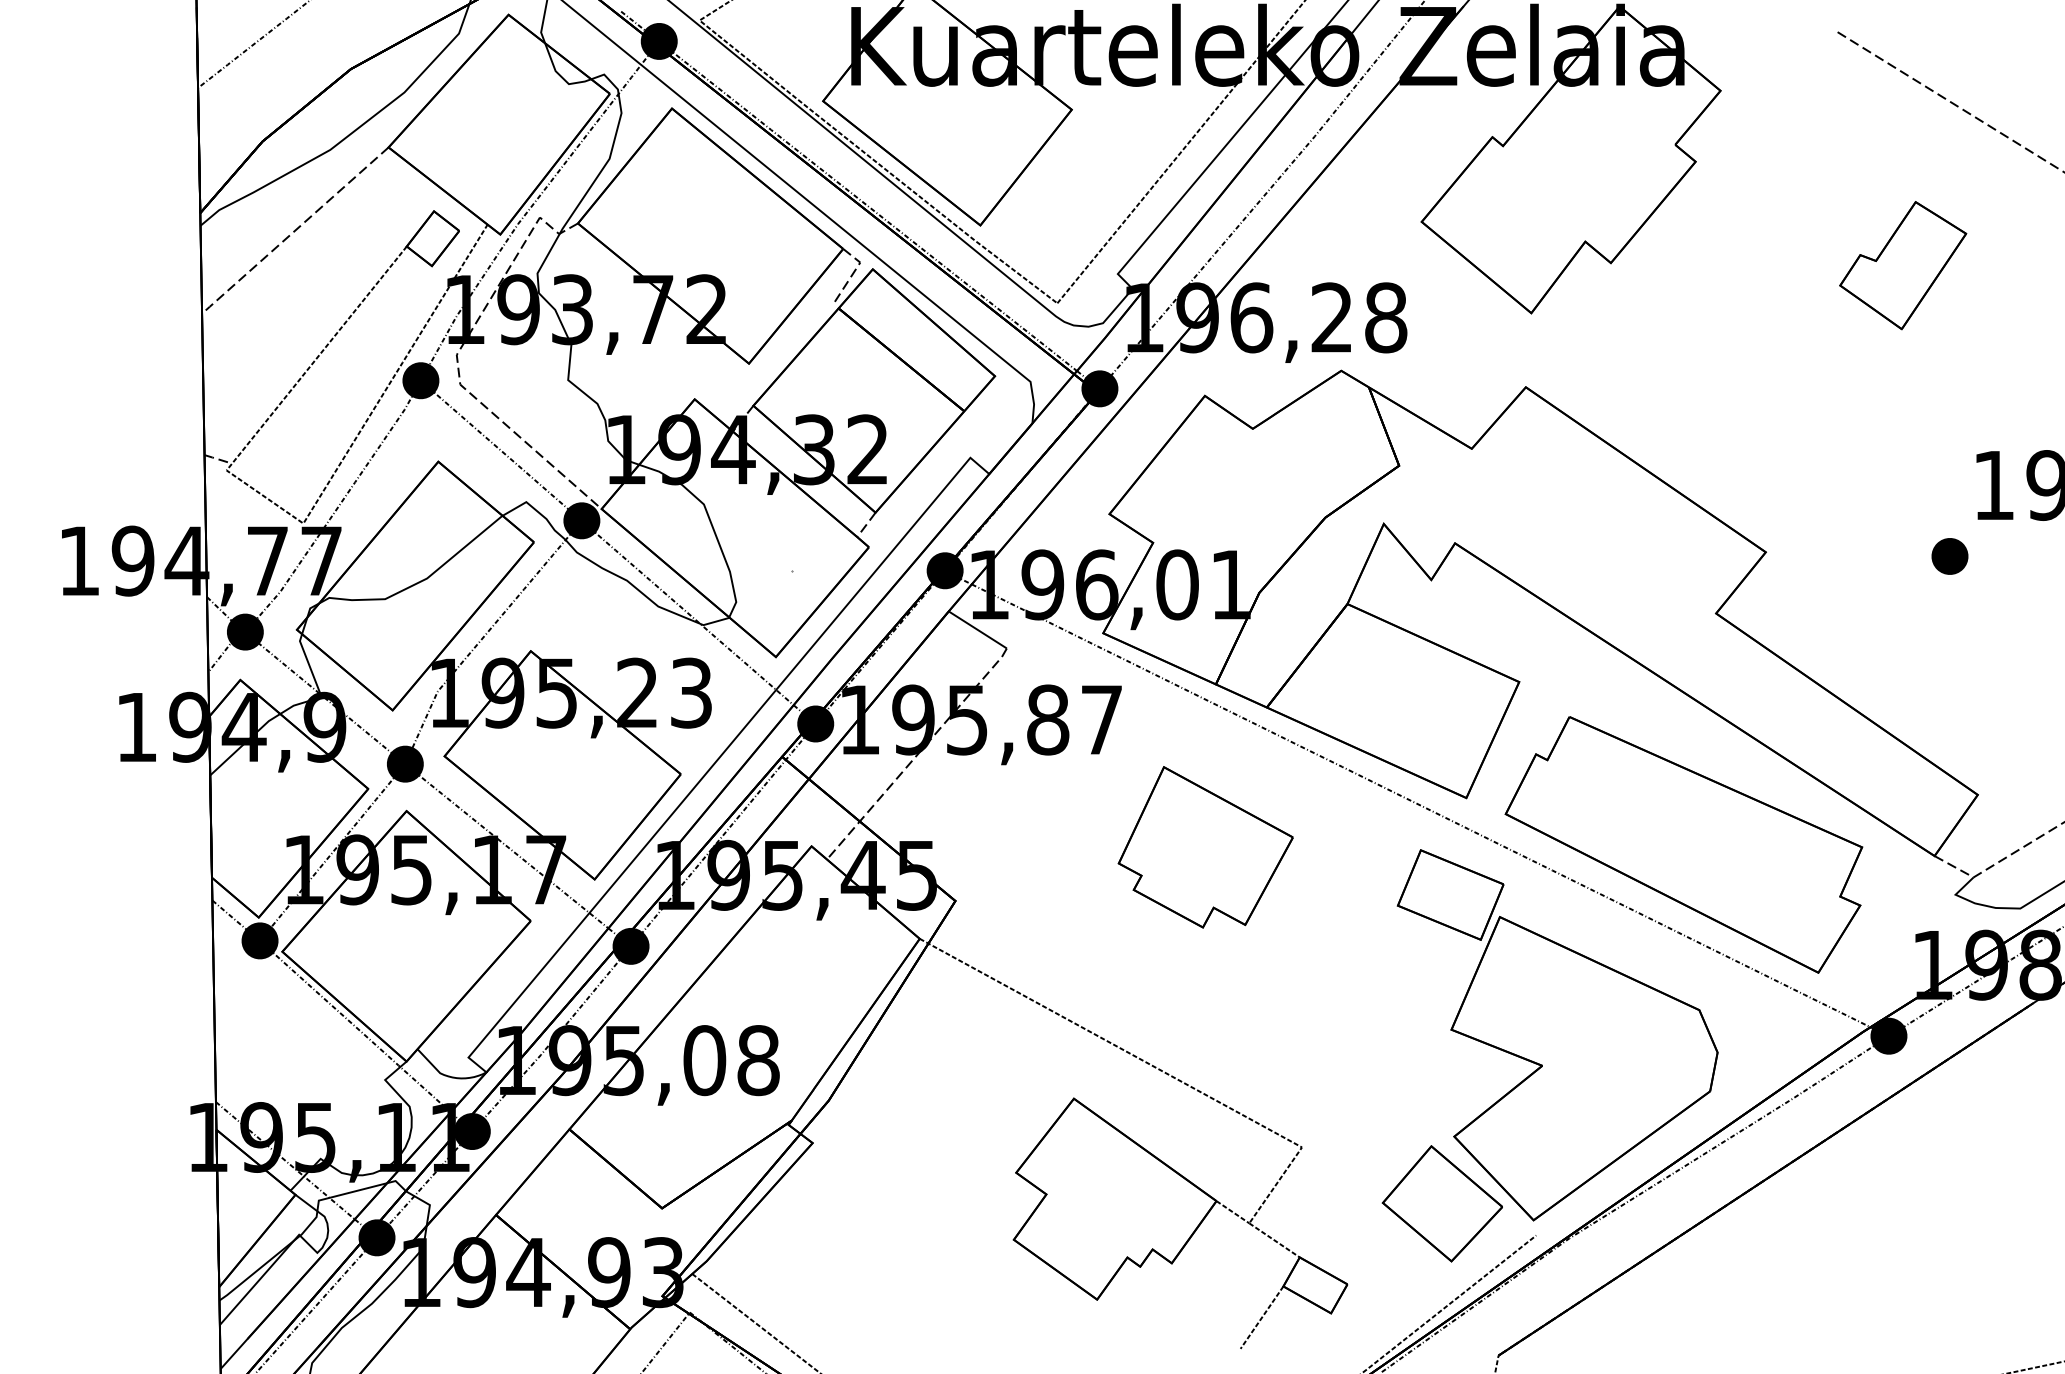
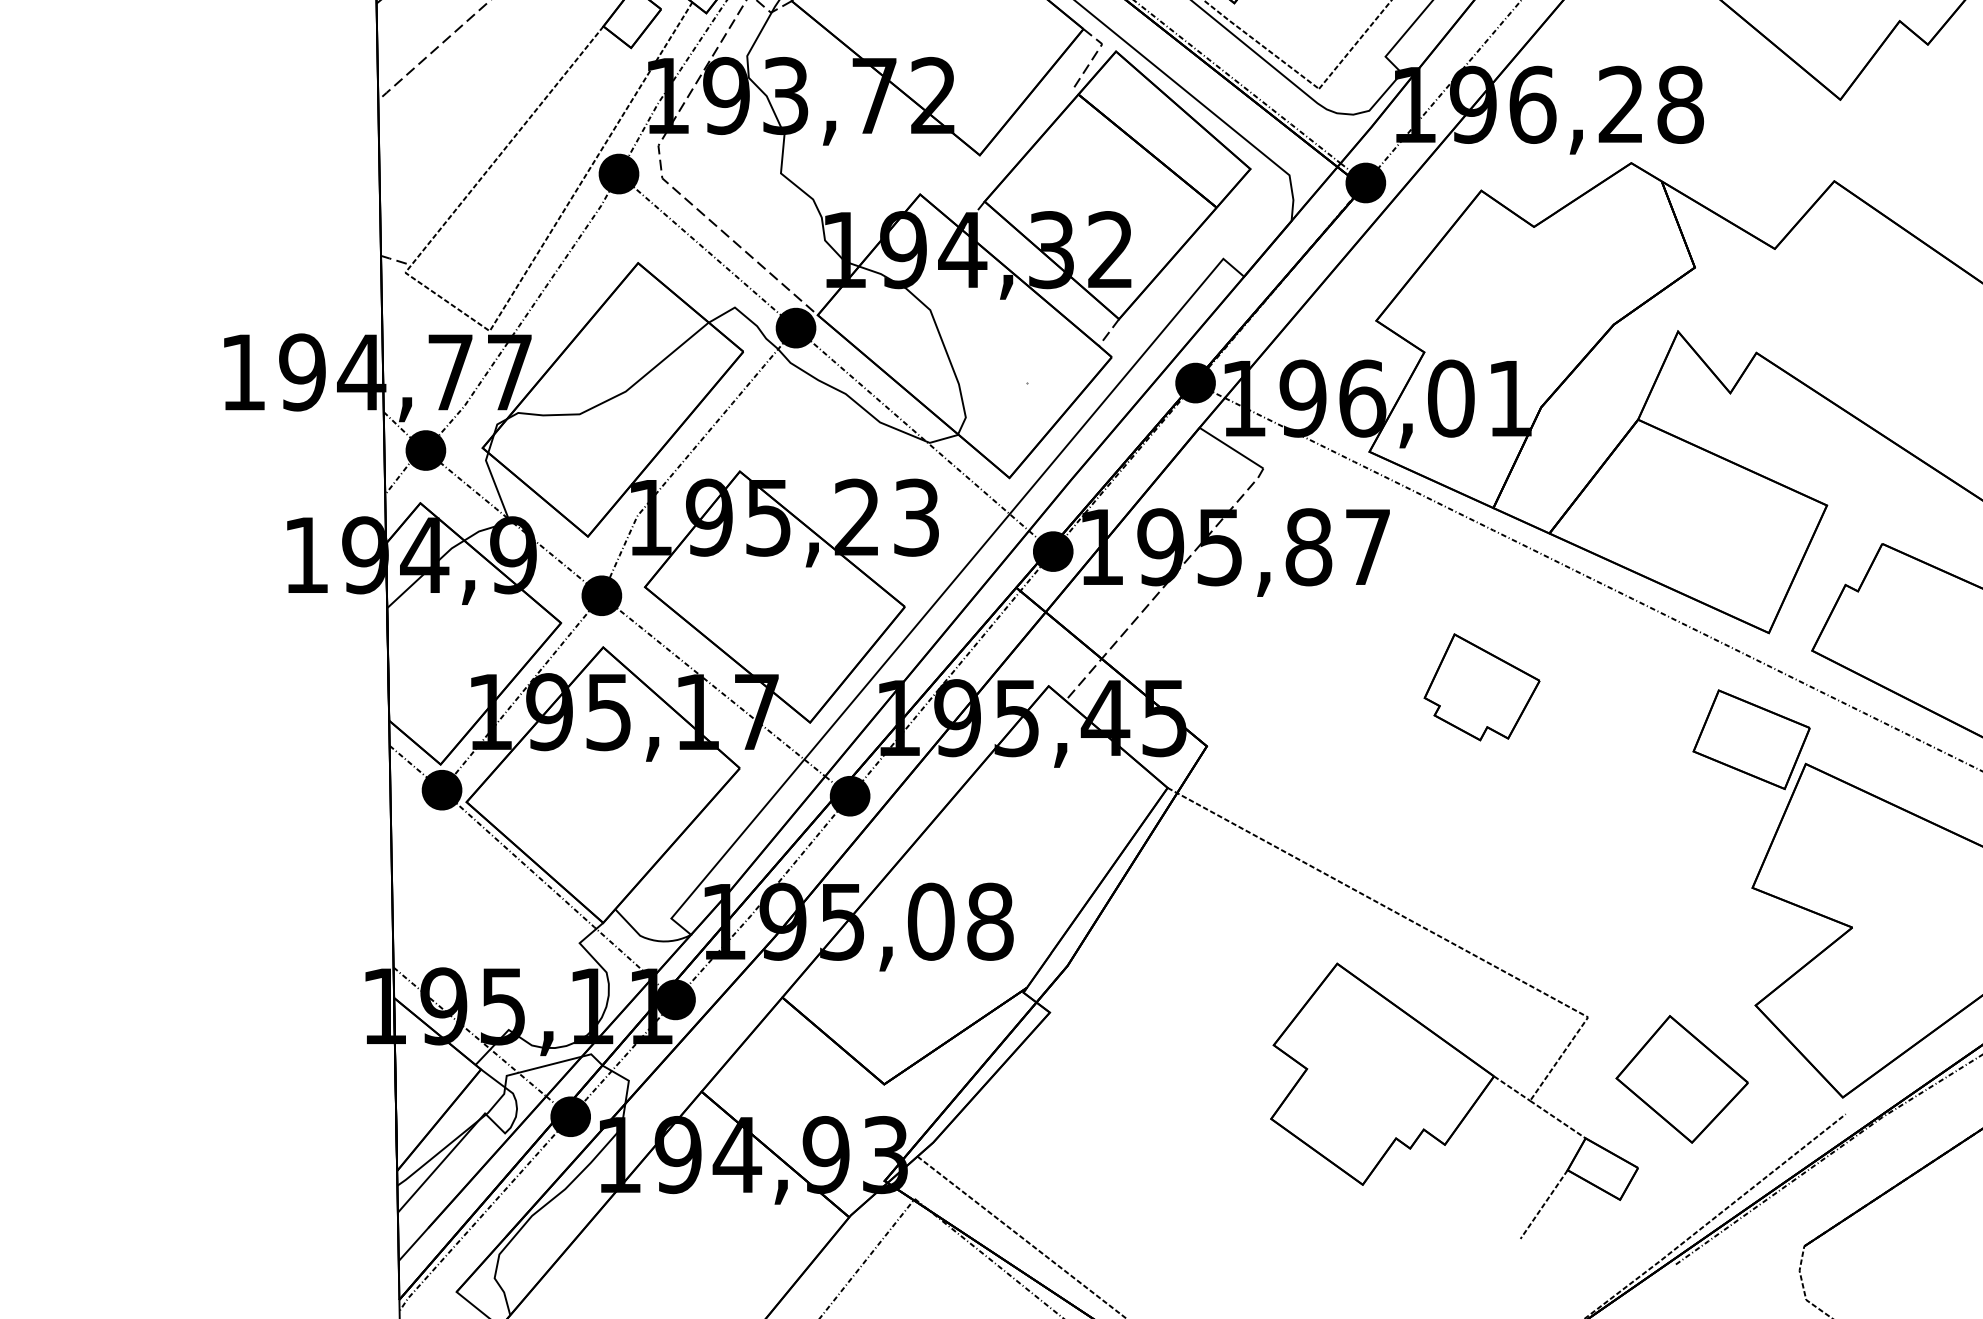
part: (1205, 847) -> (1481, 687), size x0.6
part: (1441, 1203) -> (1681, 1079), moved

